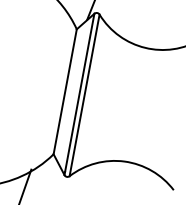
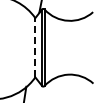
line: (65, 91) -> (35, 47), solid -> dashed

